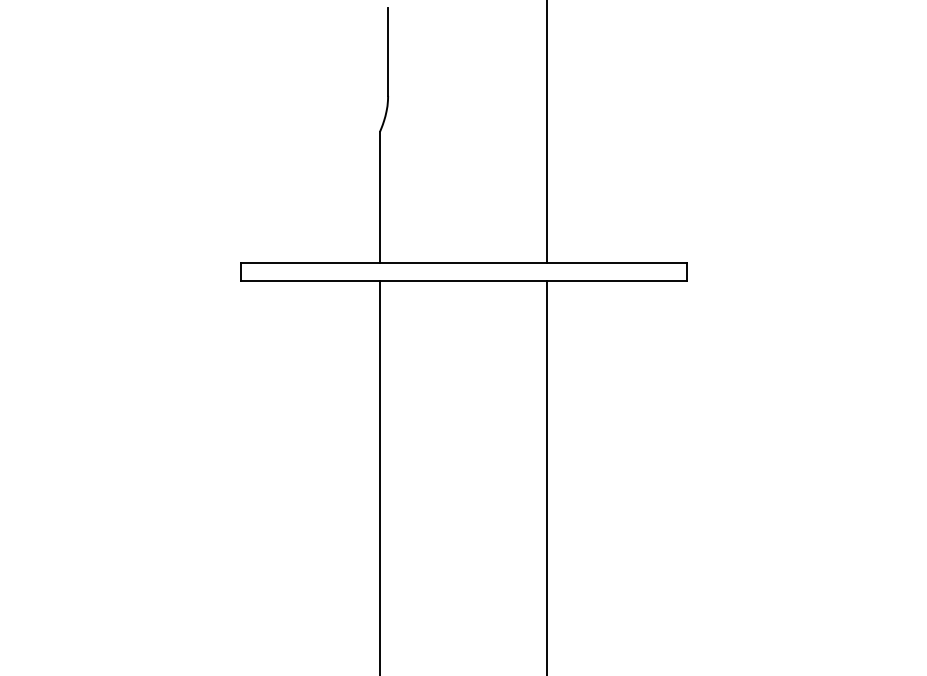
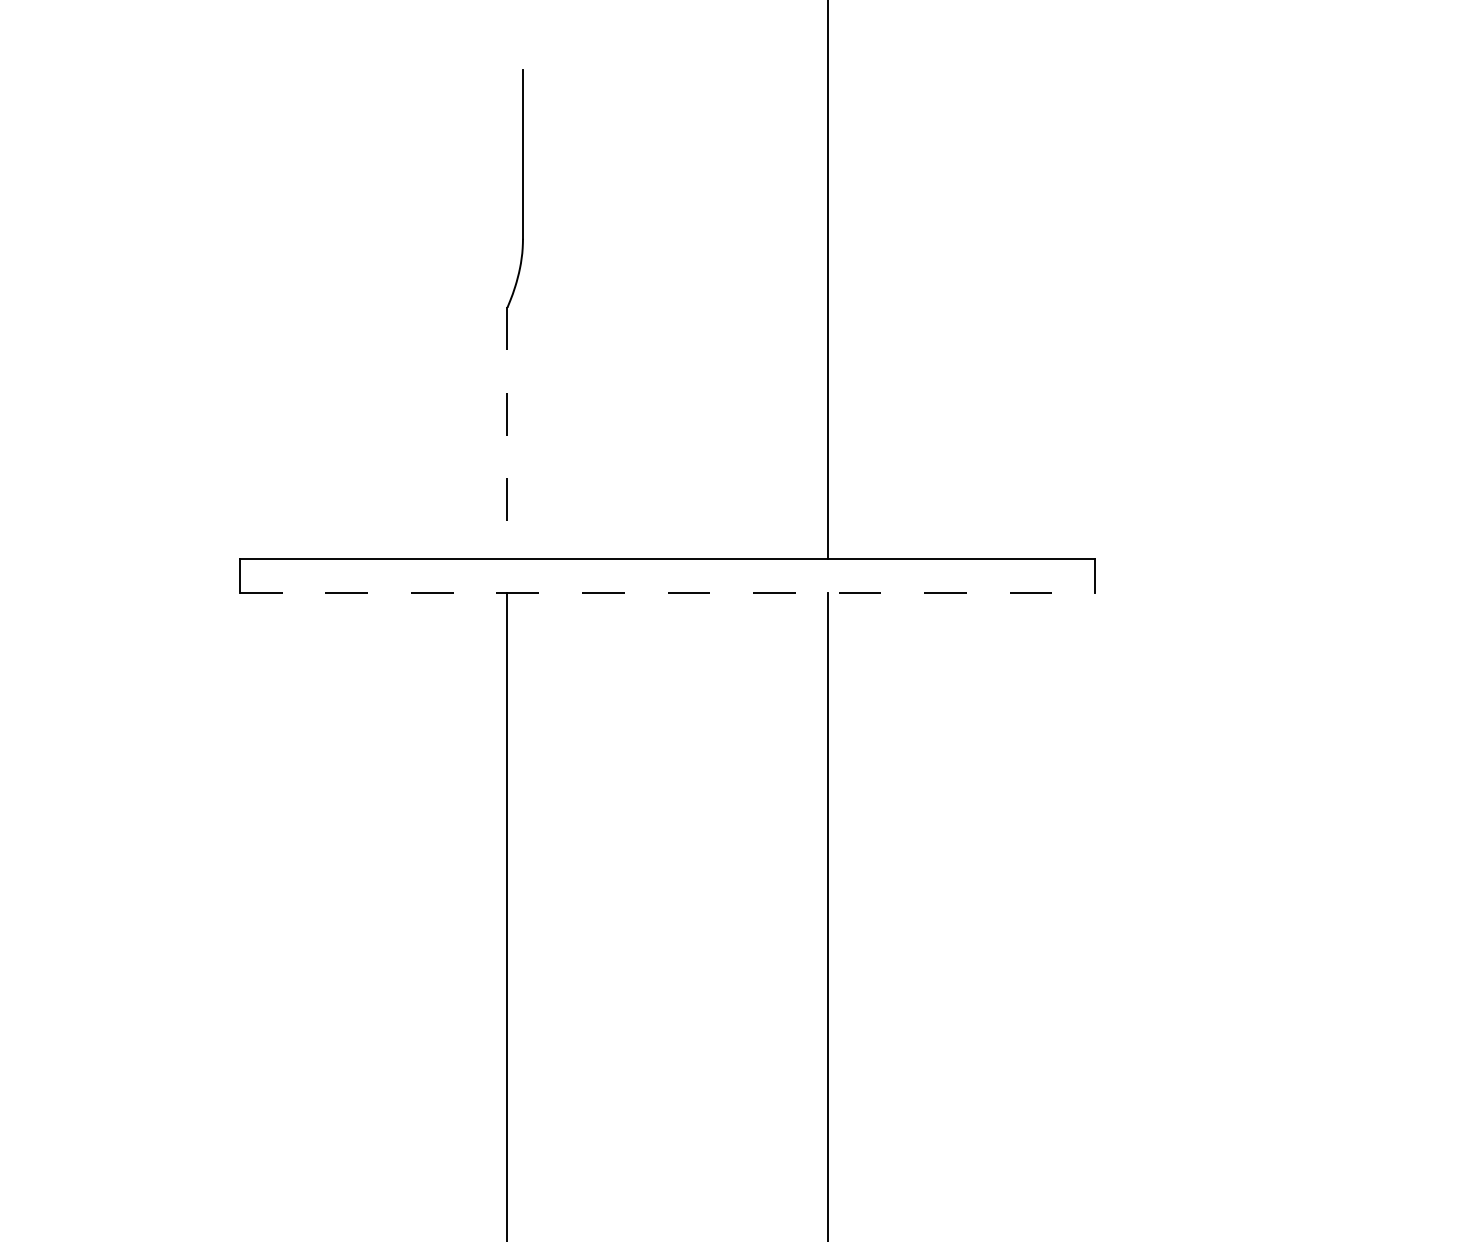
line: (379, 197) -> (506, 433), solid -> dashed
line: (463, 280) -> (667, 592), solid -> dashed

